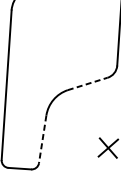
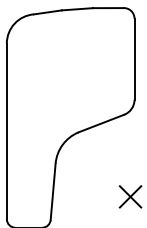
line: (87, 83) -> (101, 123), dashed -> solid
line: (42, 140) -> (53, 192), dashed -> solid

